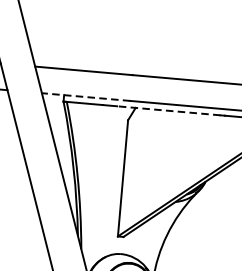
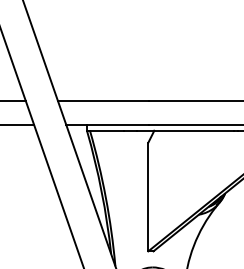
line: (86, 96) -> (107, 124), dashed -> solid
line: (168, 110) -> (184, 130), dashed -> solid

